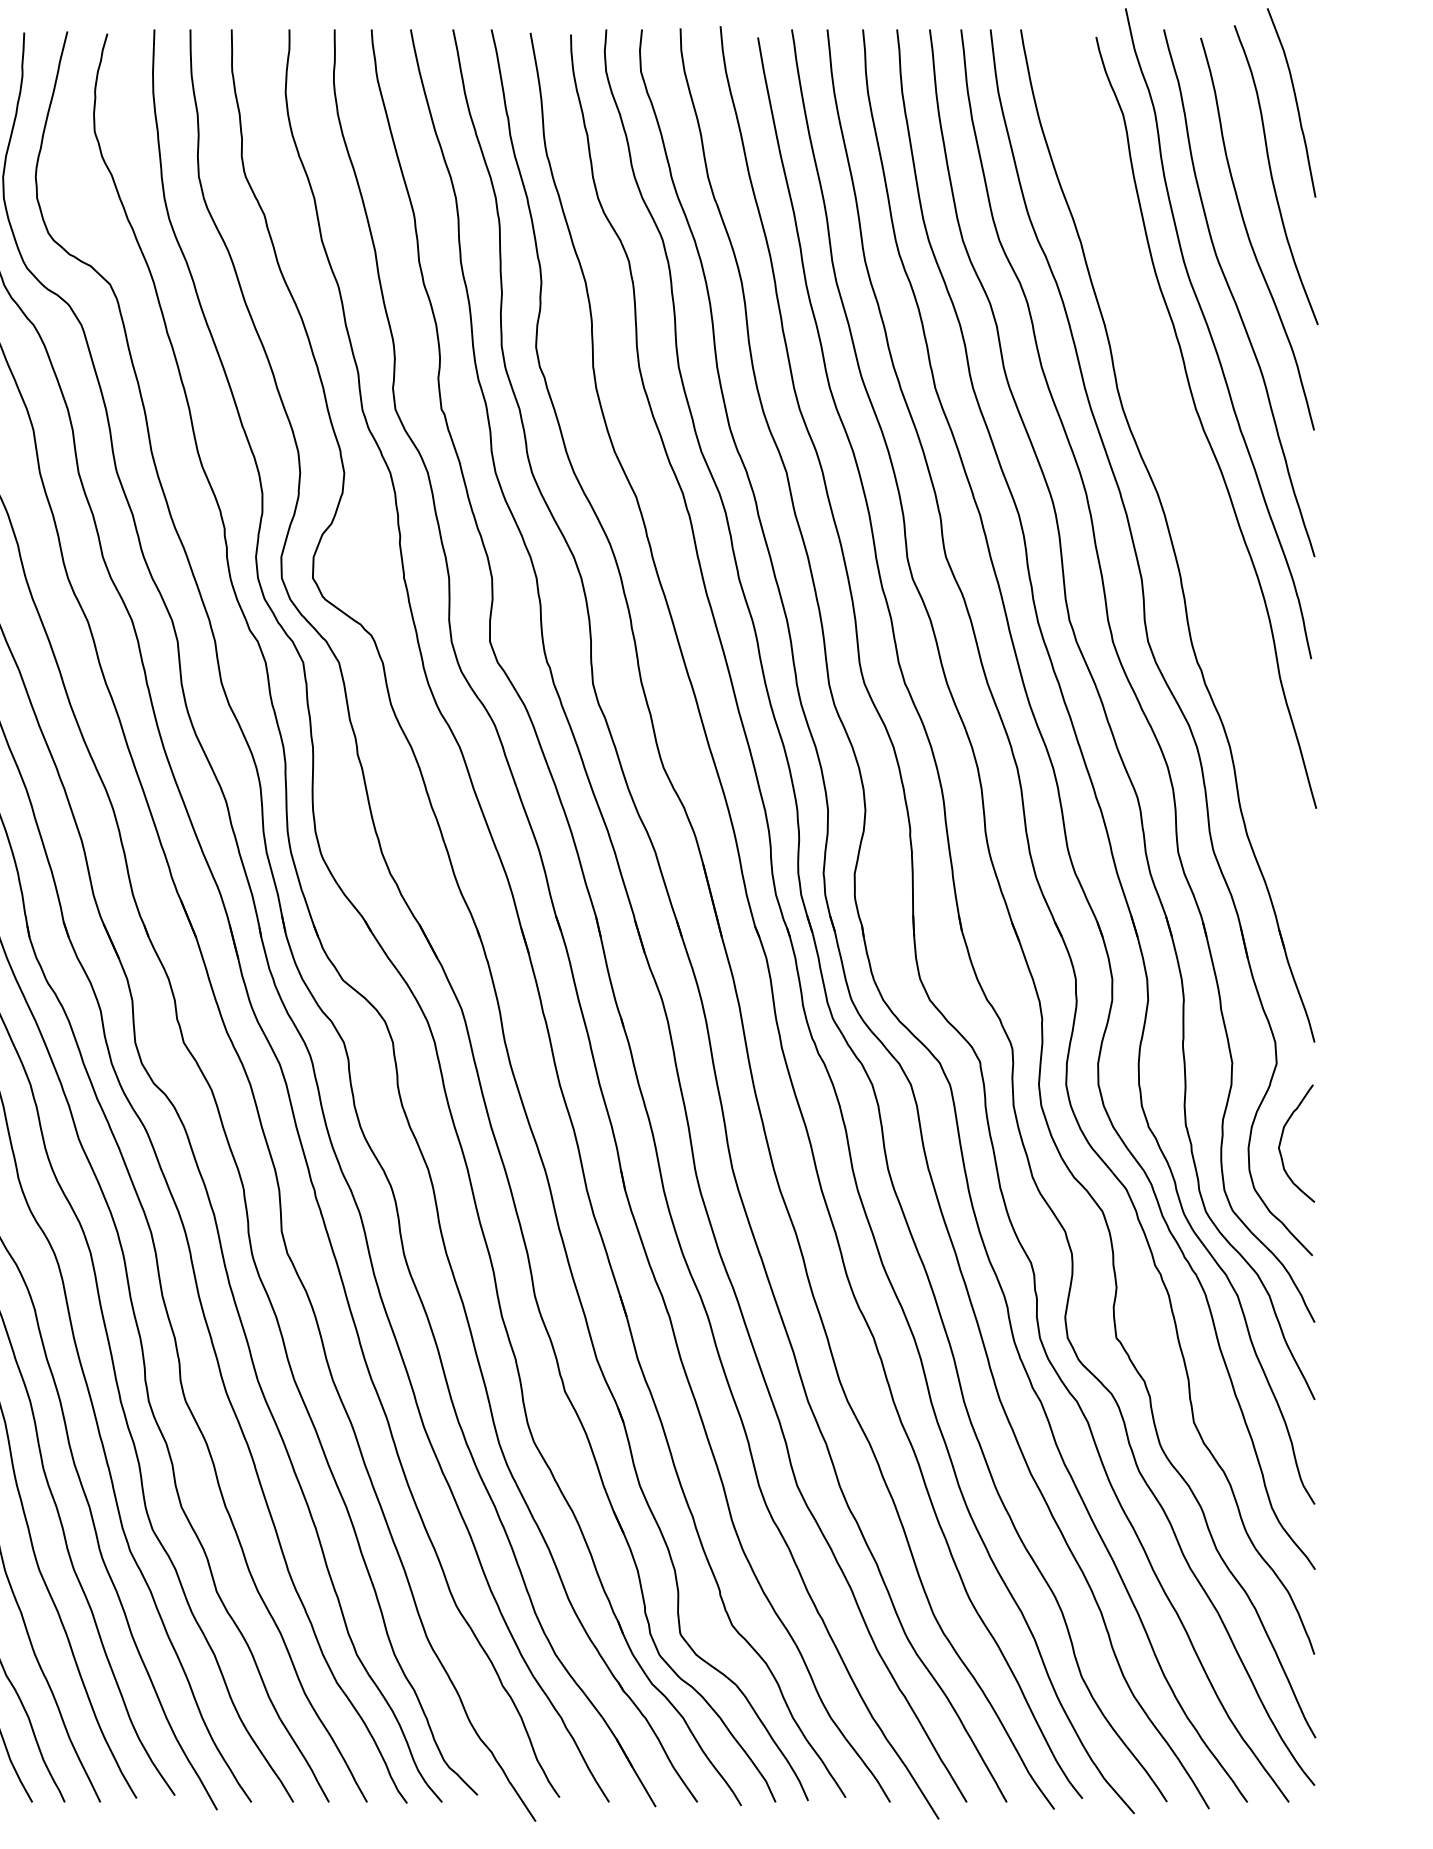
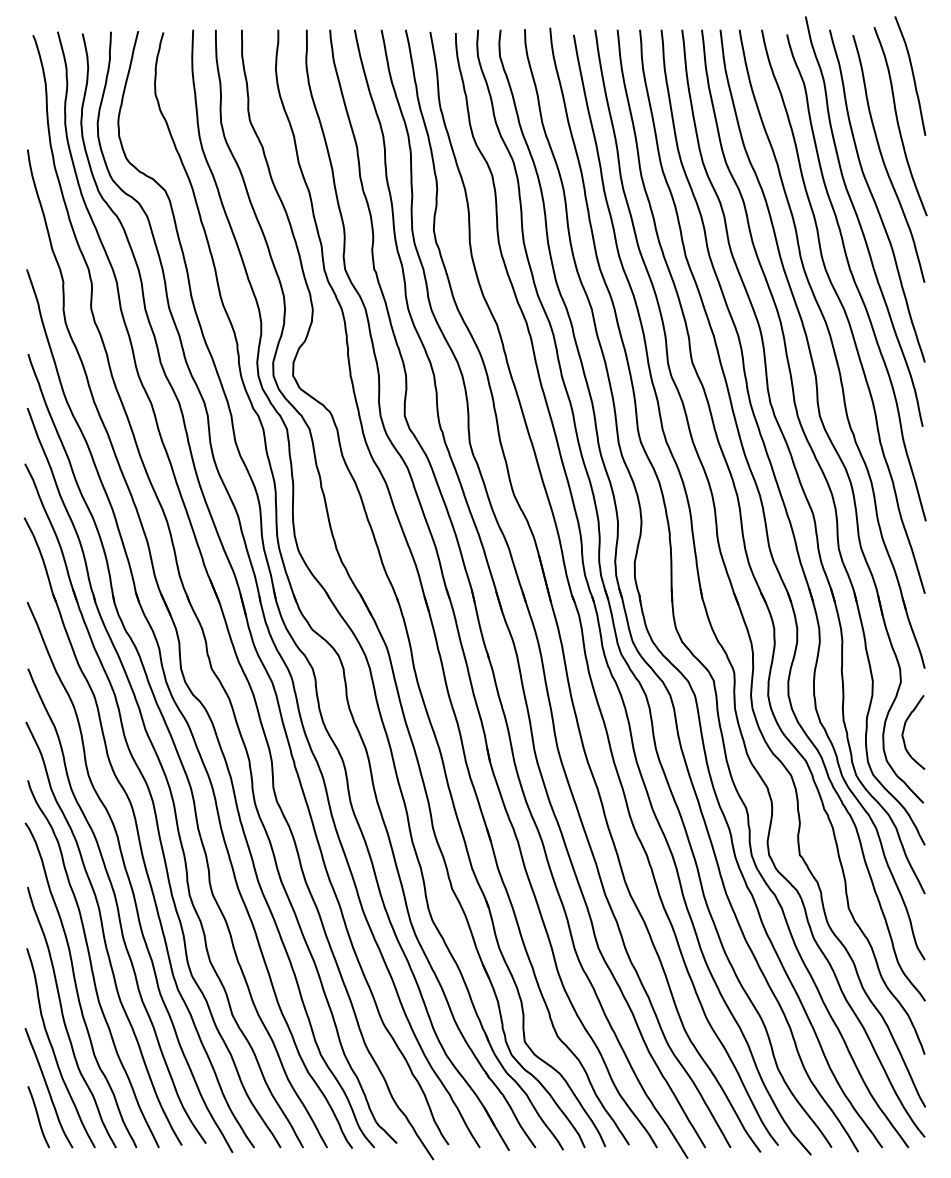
curve: (1185, 474) -> (843, 310), added

